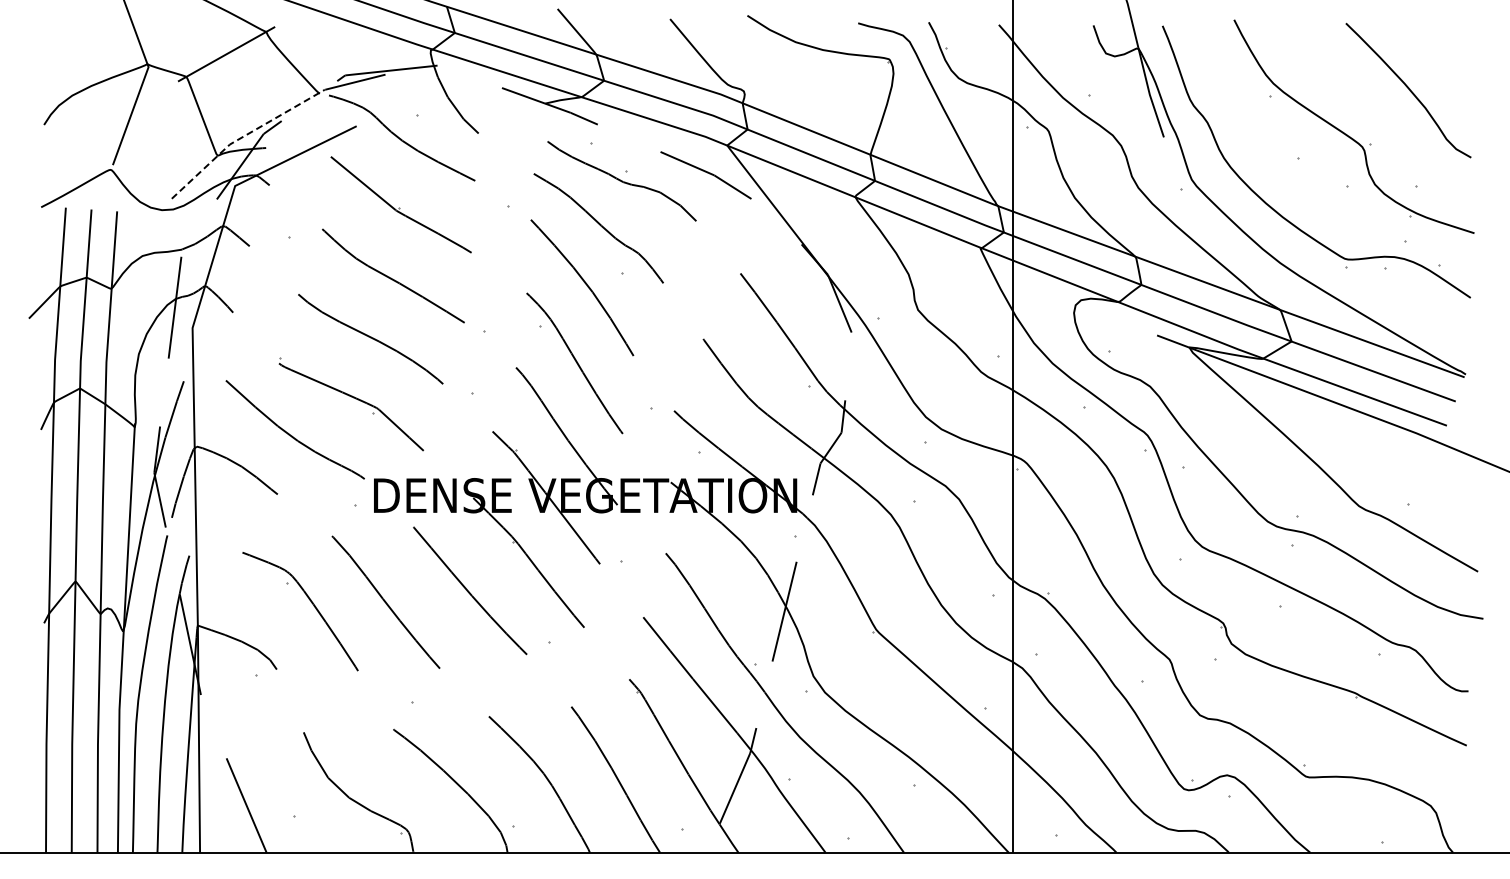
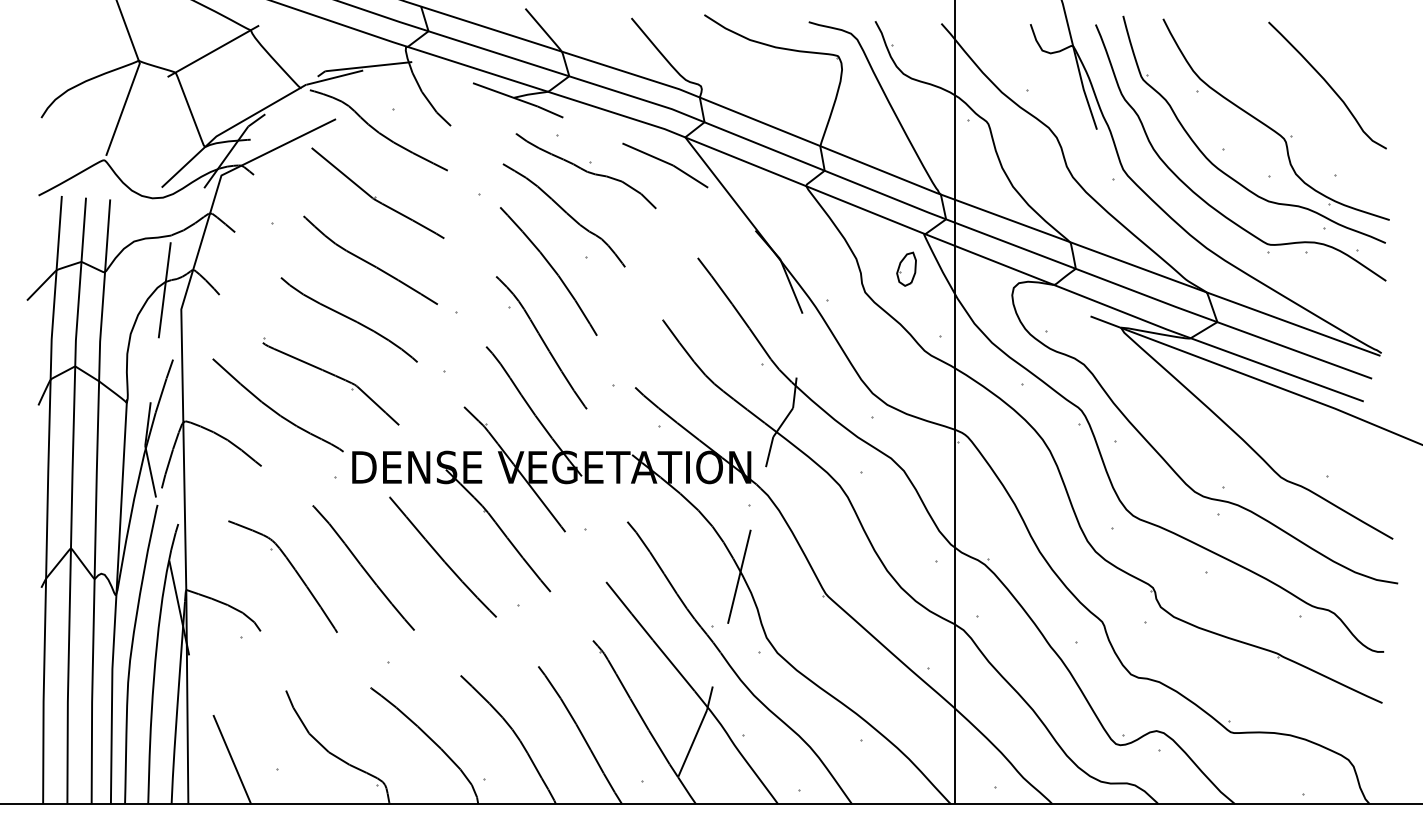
line: (243, 136) -> (229, 128), dashed -> solid
part: (1299, 182) -> (1224, 172), added
part: (961, 284) -> (906, 268), added

